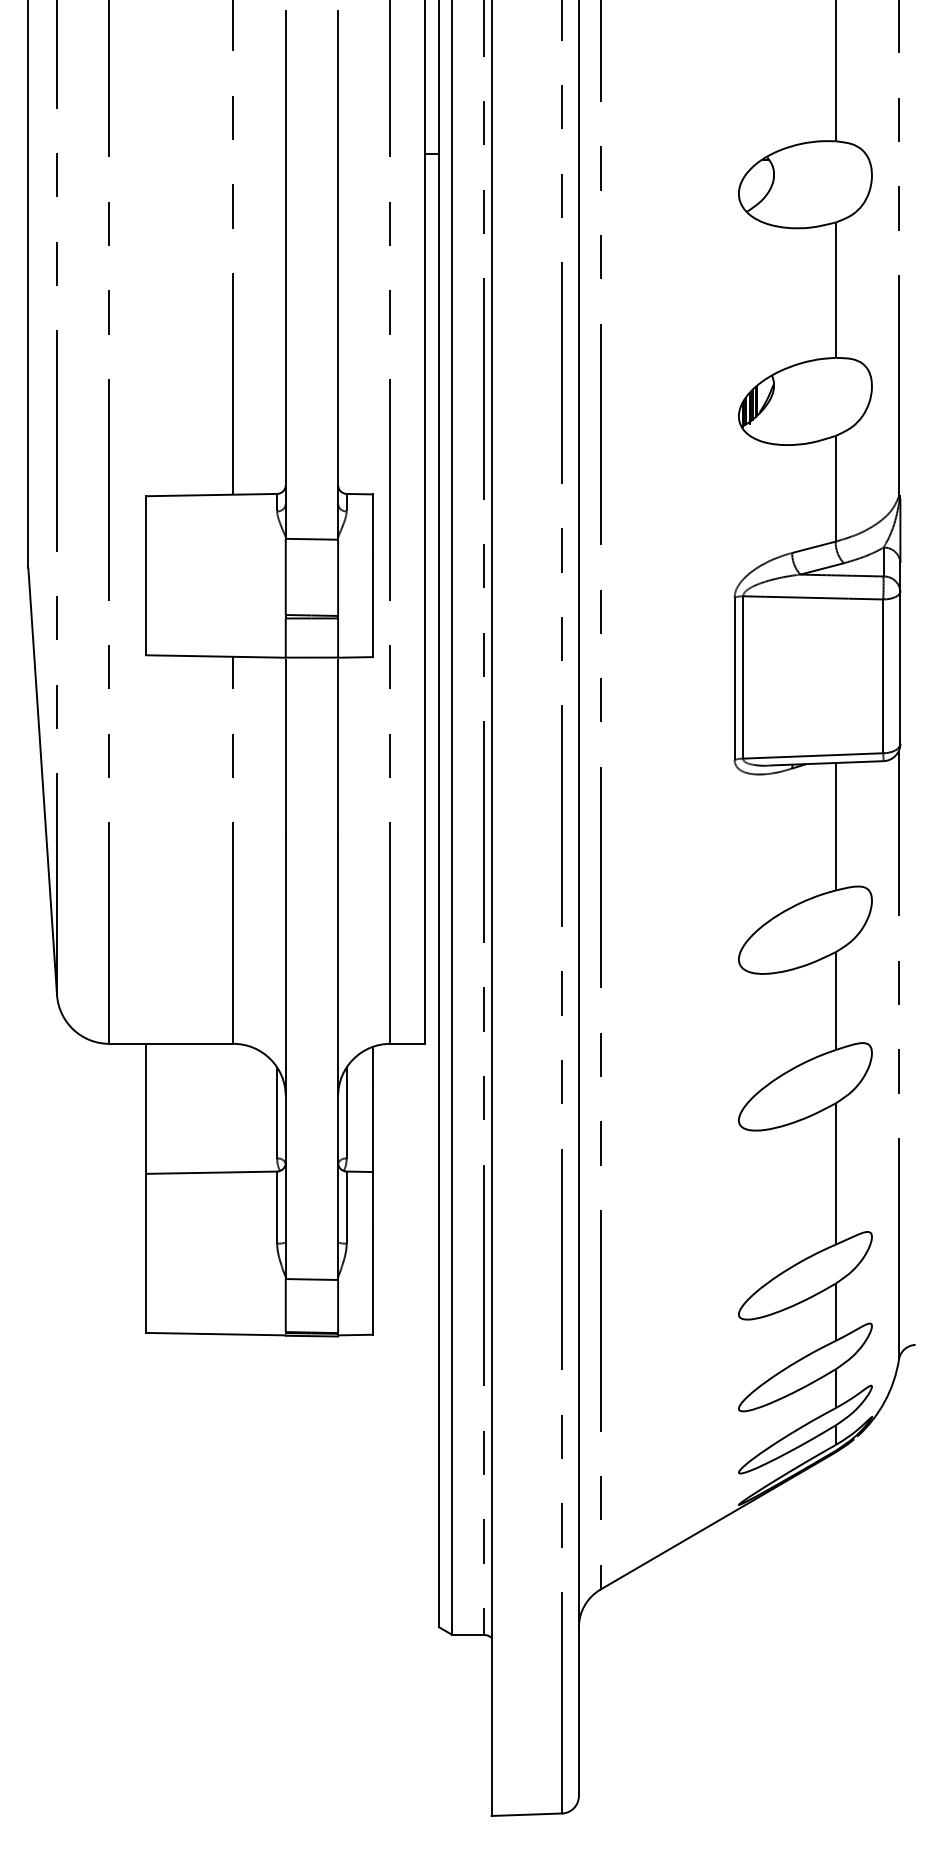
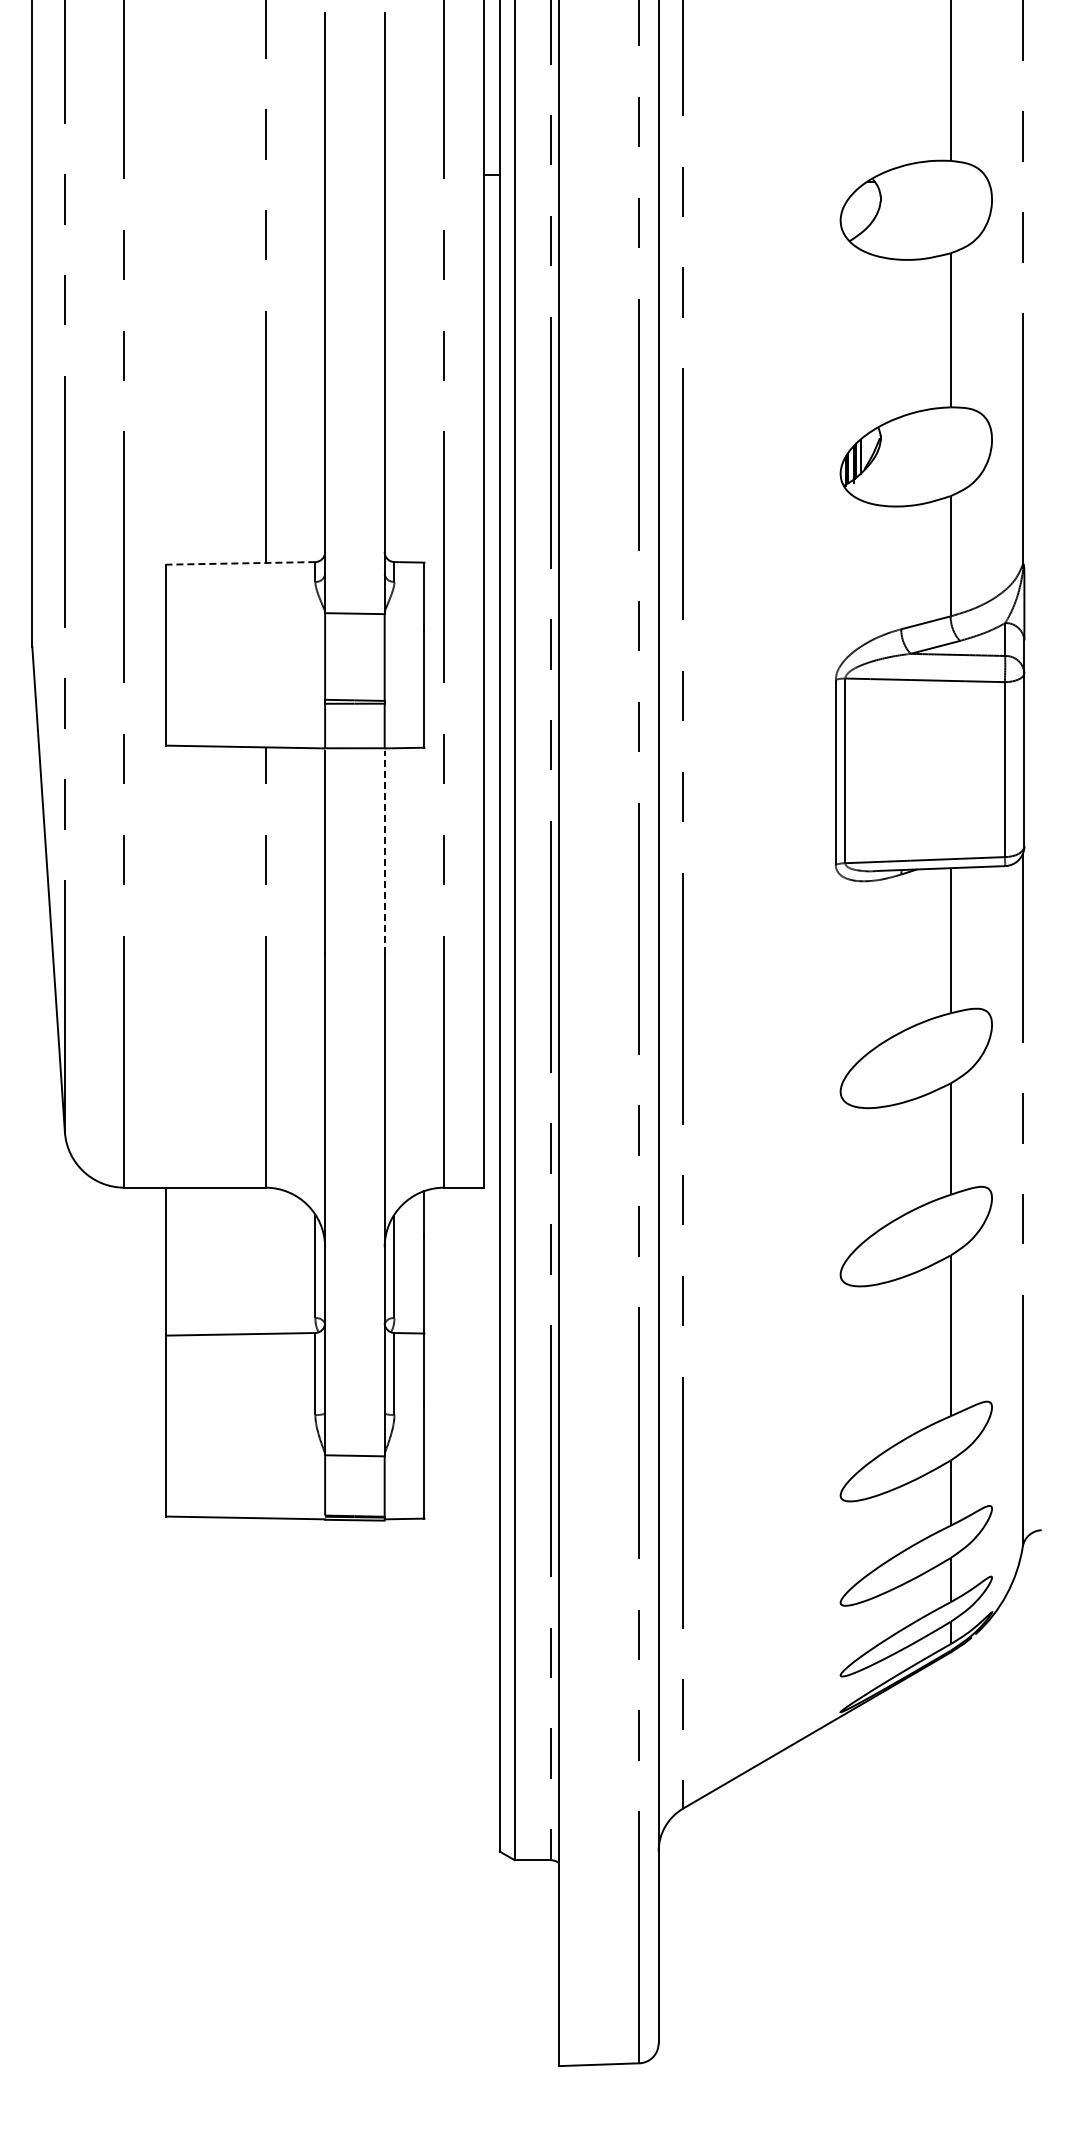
line: (211, 495) -> (240, 563), solid -> dashed
line: (337, 749) -> (384, 852), solid -> dashed

